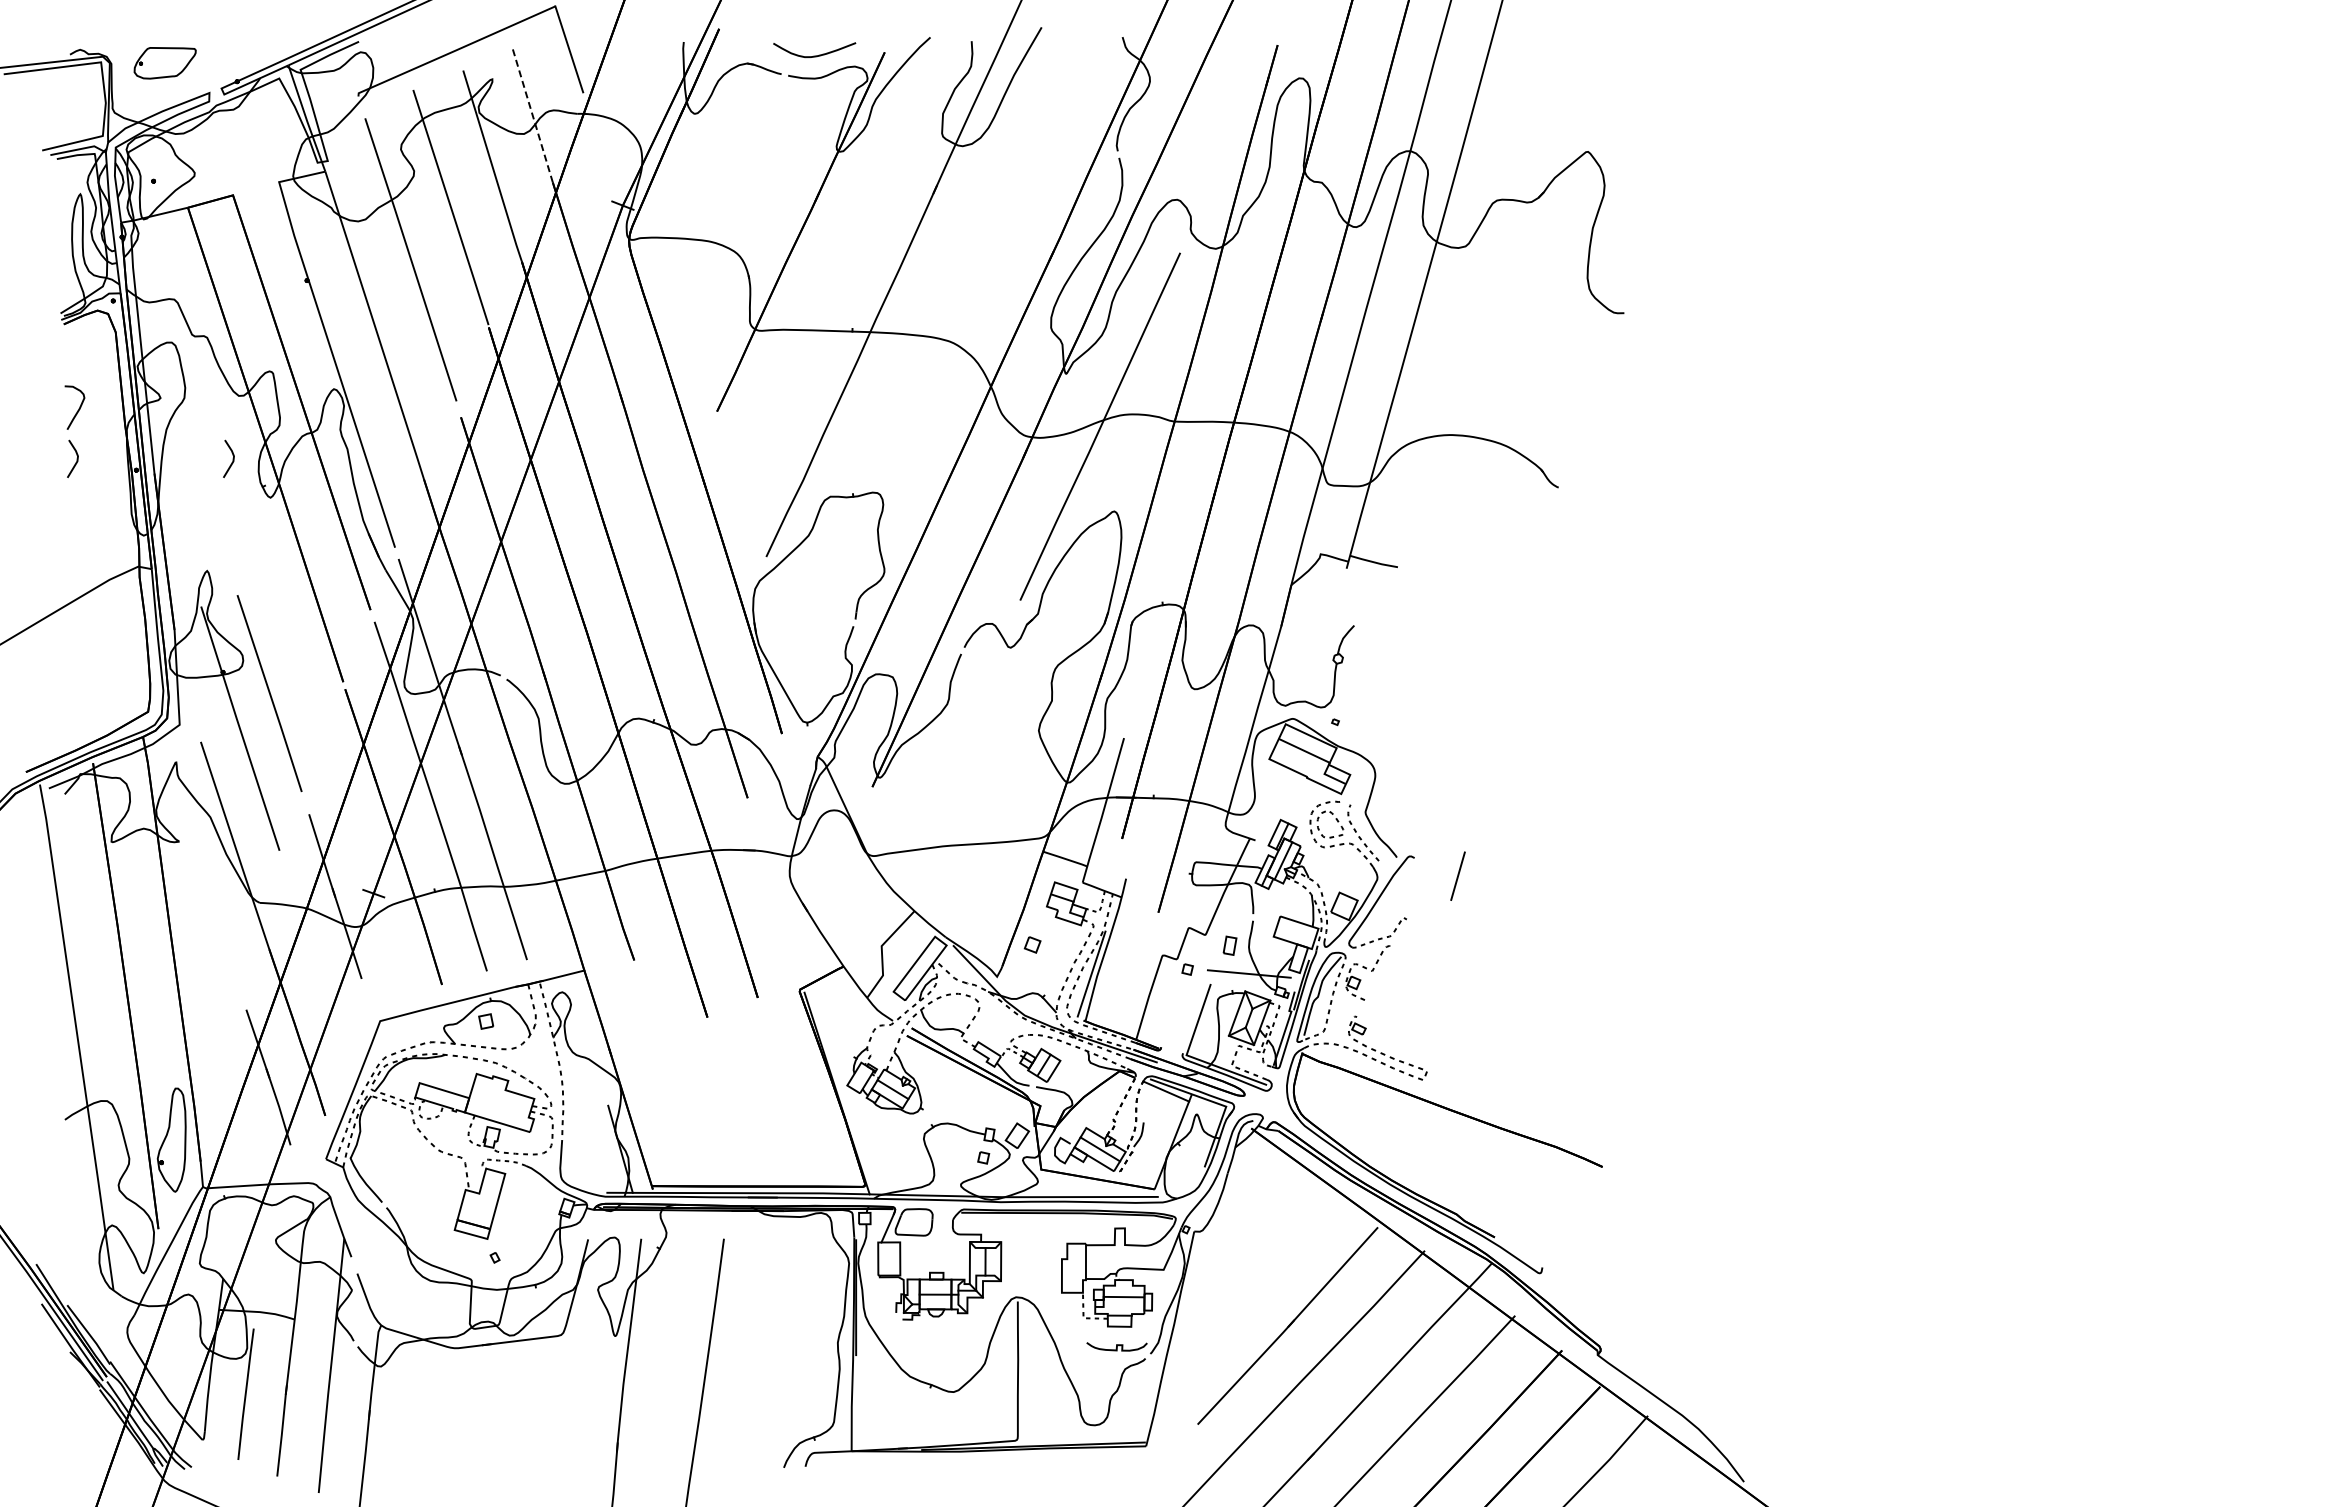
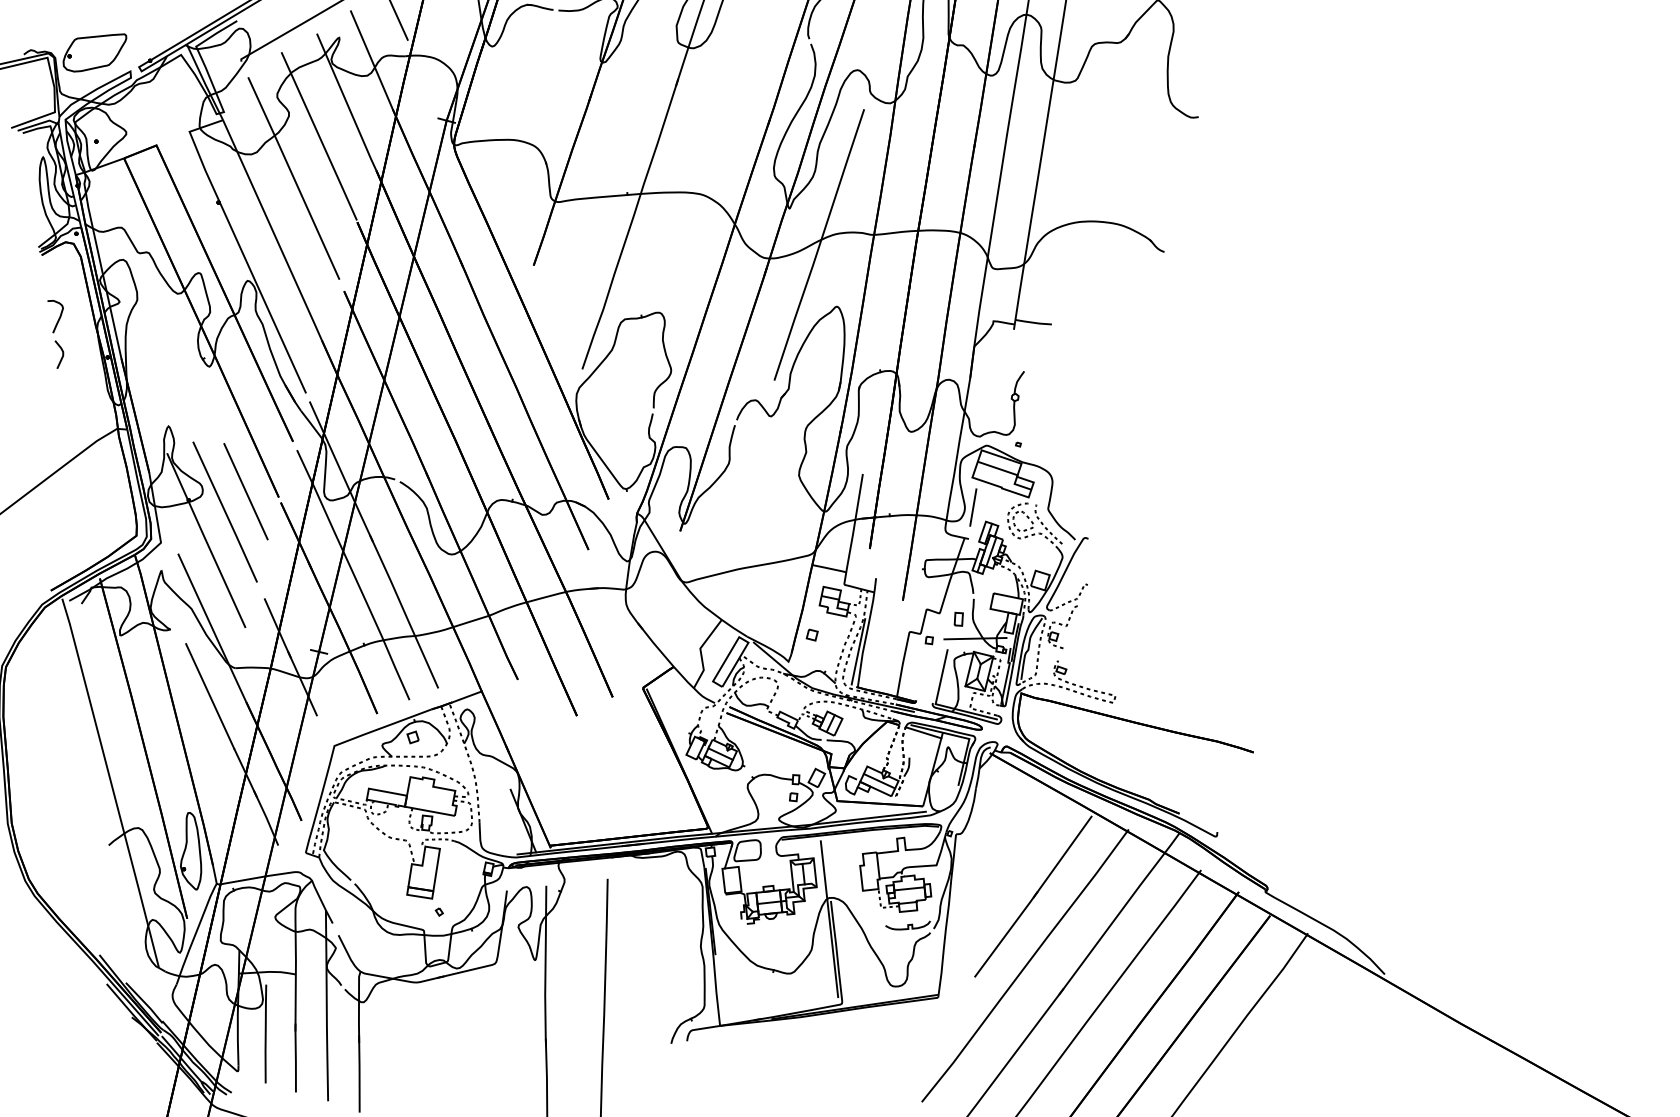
part: (164, 63) -> (94, 53), size x1.43
line: (532, 113) -> (371, 59), dashed -> solid
curve: (232, 458) -> (178, 340), removed
line: (300, 669) -> (246, 491), added
line: (1457, 875) -> (972, 507), moved
line: (222, 936) -> (210, 696), added
line: (1013, 1325) -> (829, 919), added

